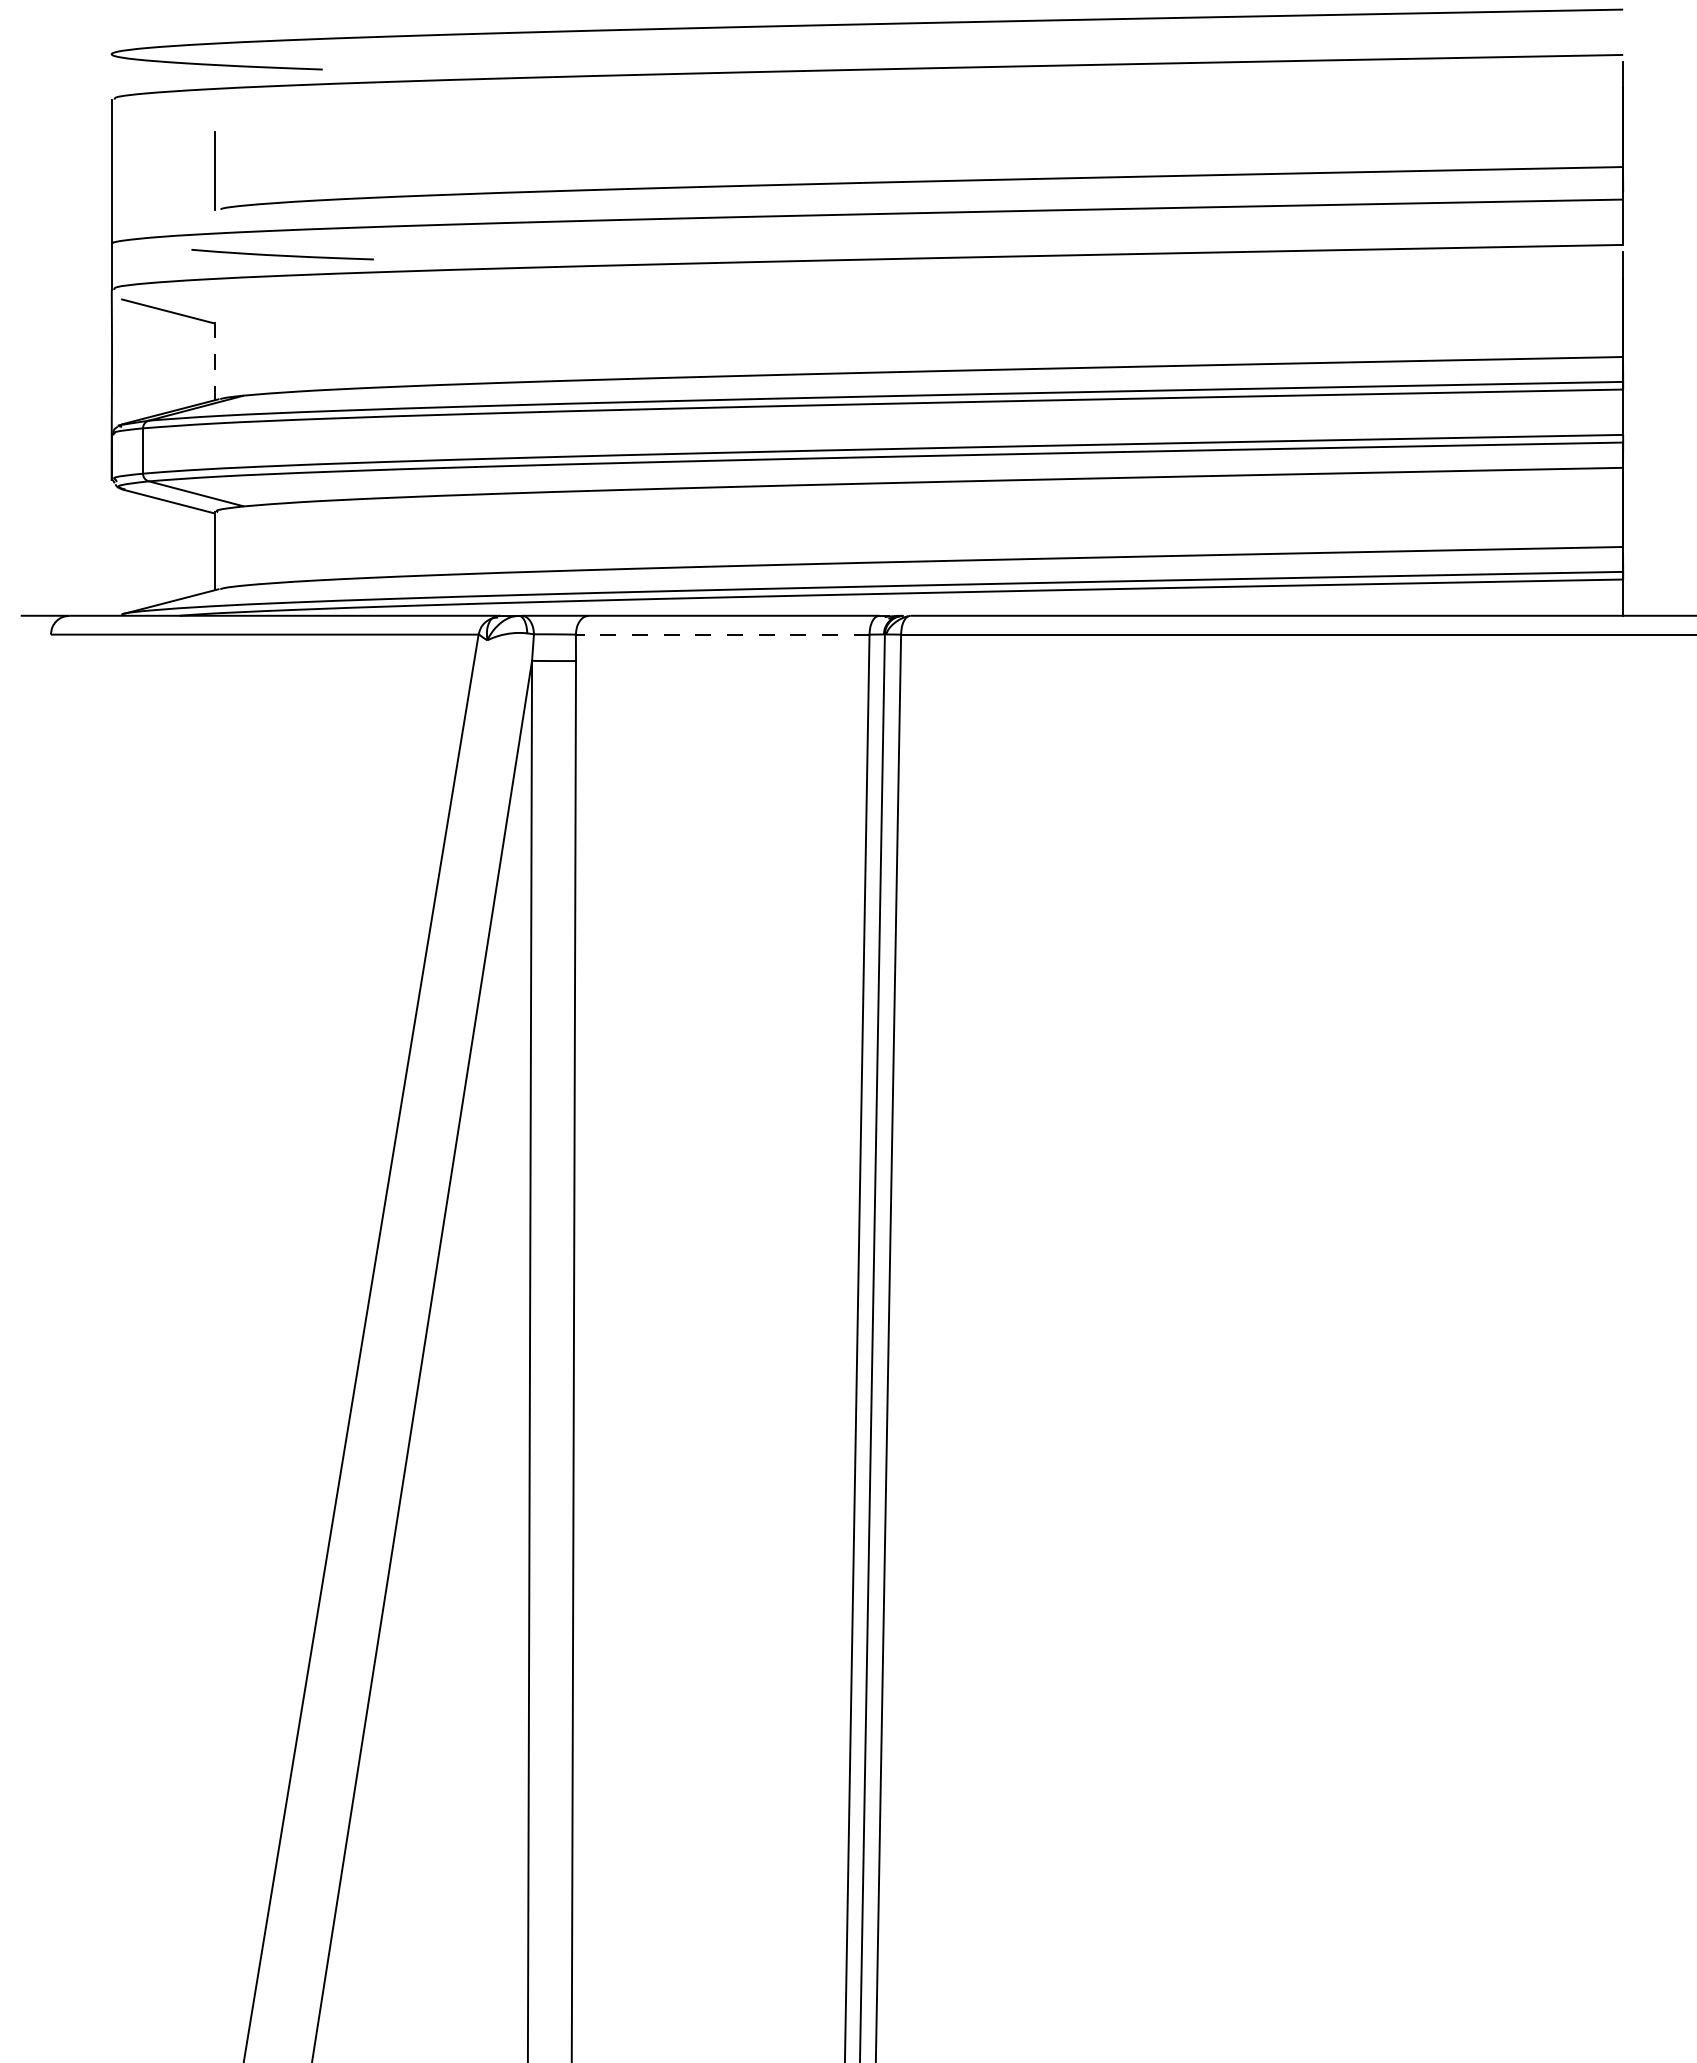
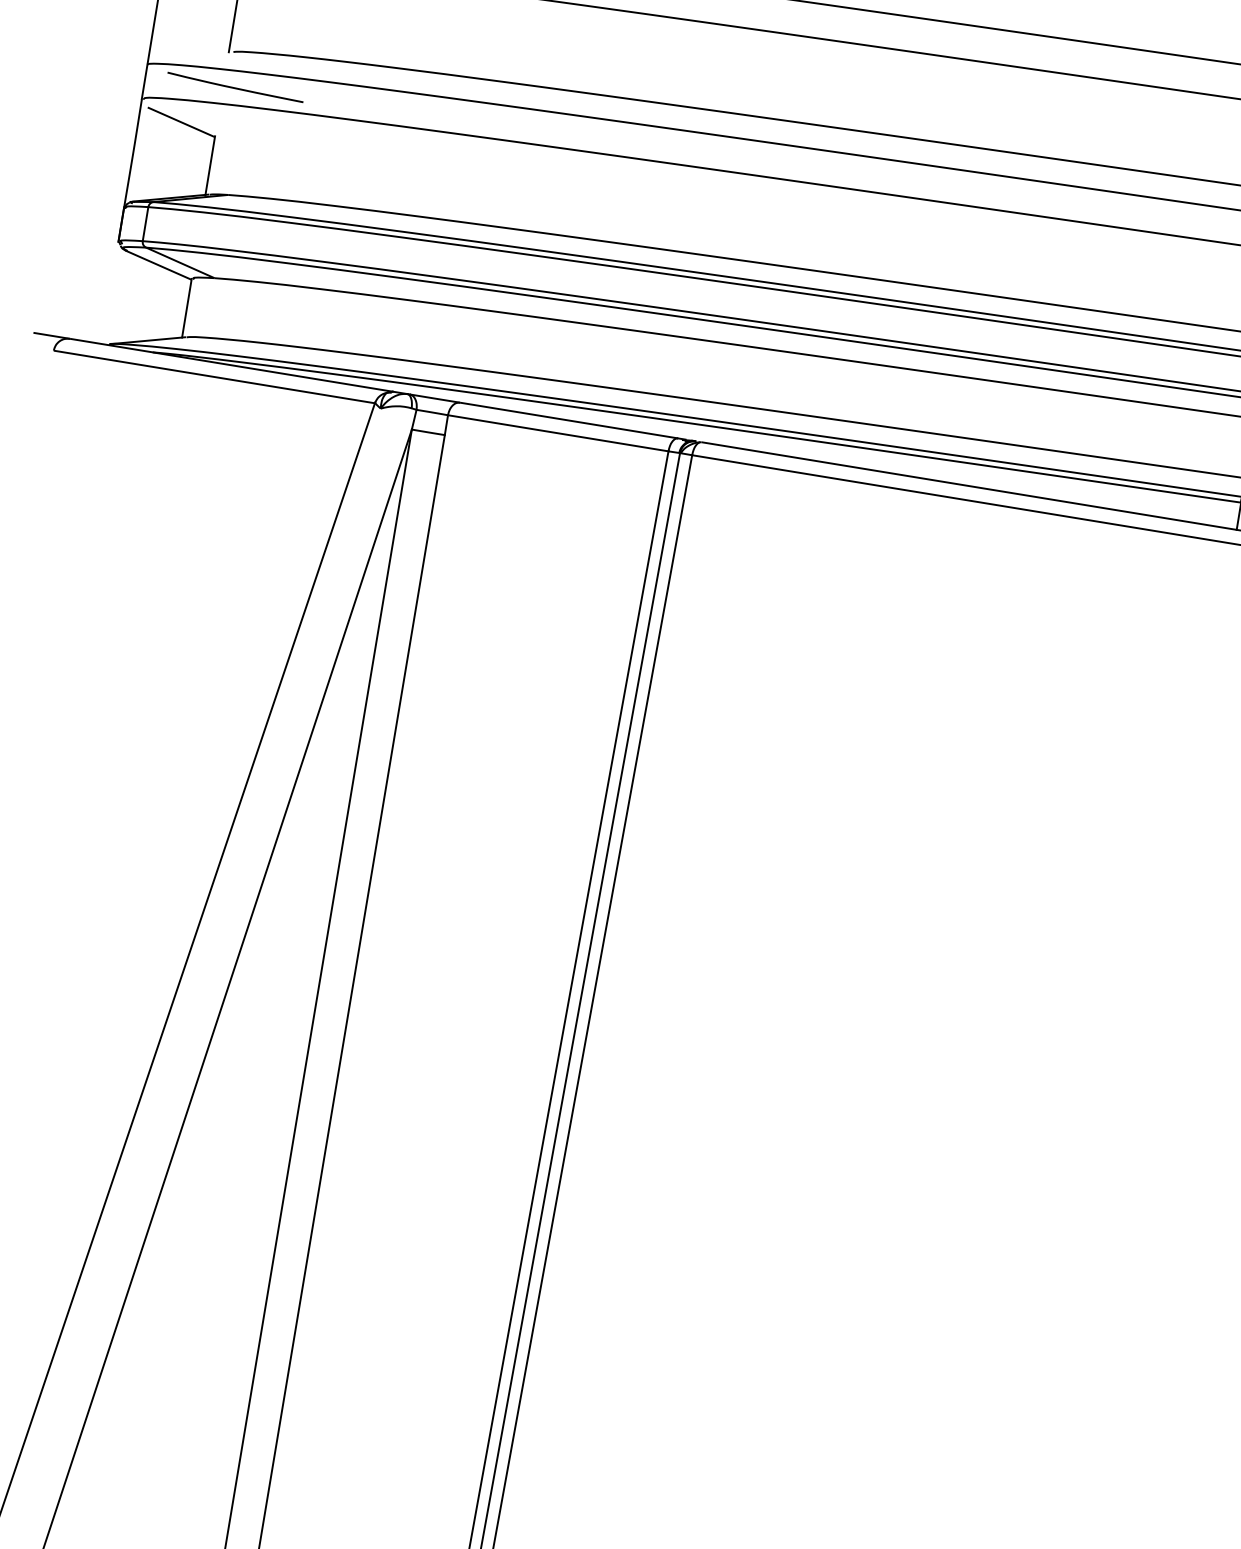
curve: (282, 254) -> (235, 87), moved
line: (214, 361) -> (210, 165), dashed -> solid
line: (722, 634) -> (558, 433), dashed -> solid

